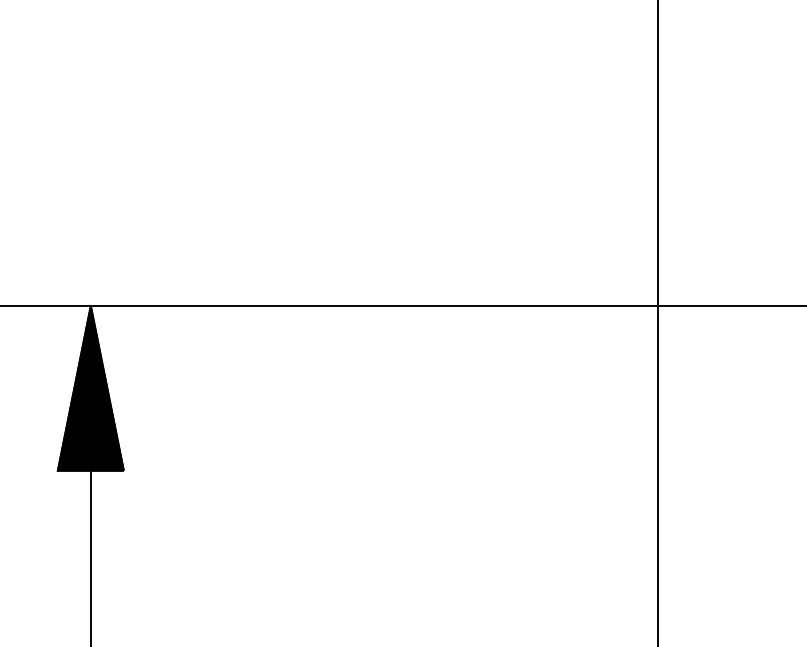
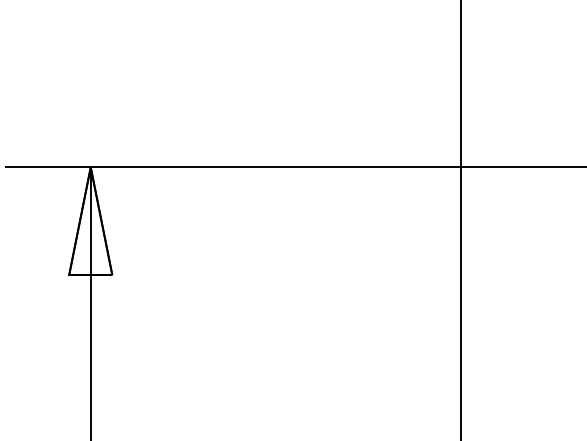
fill: (90, 388) -> (90, 221), removed

